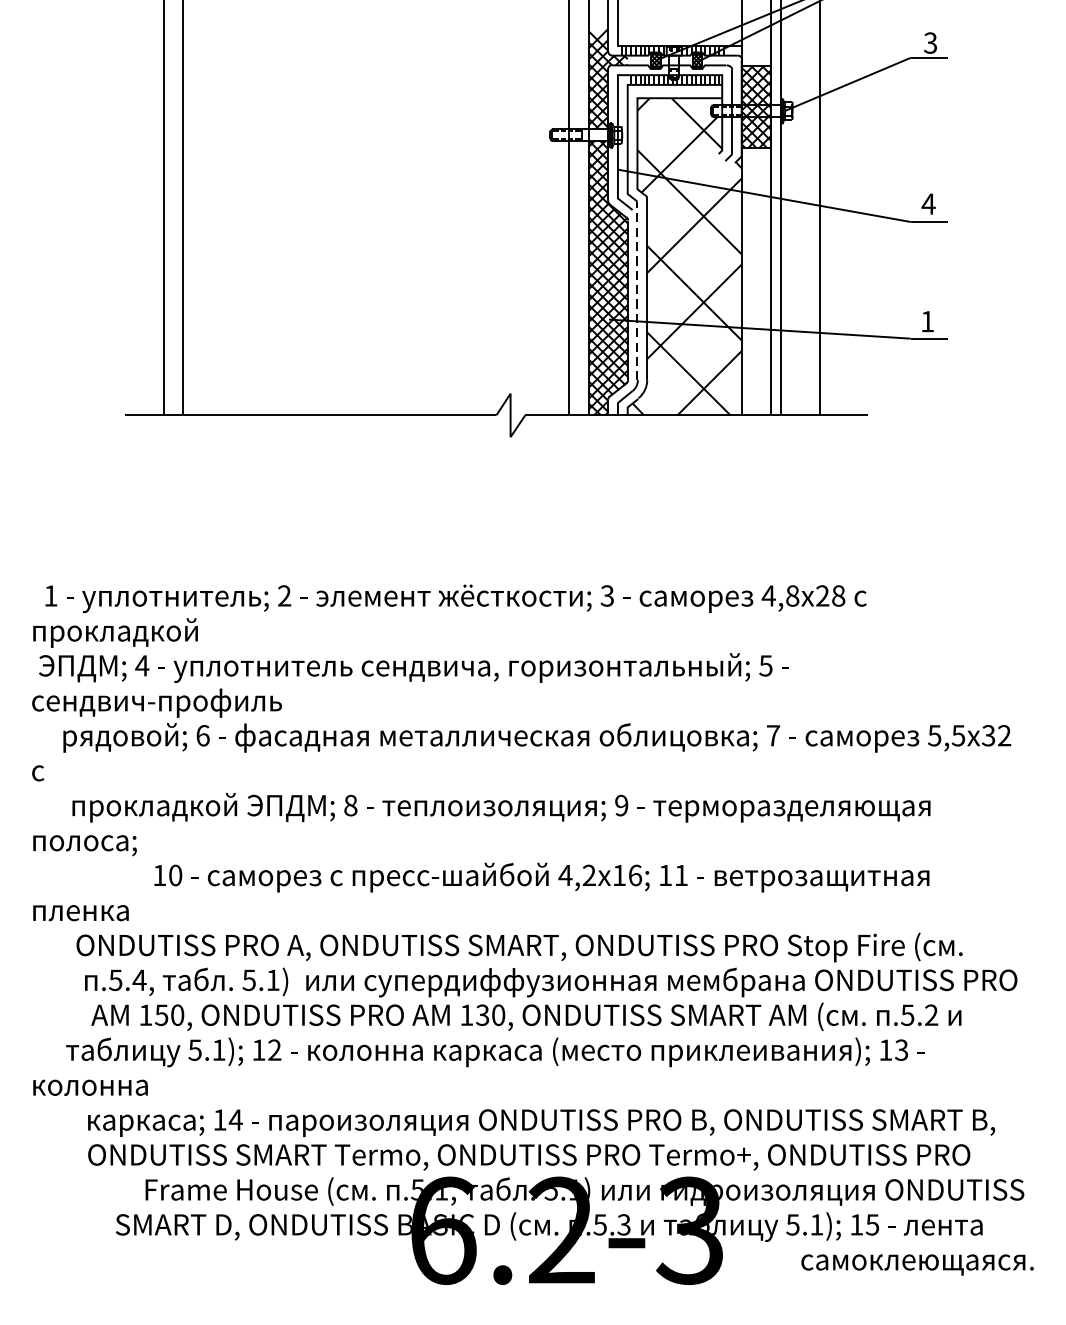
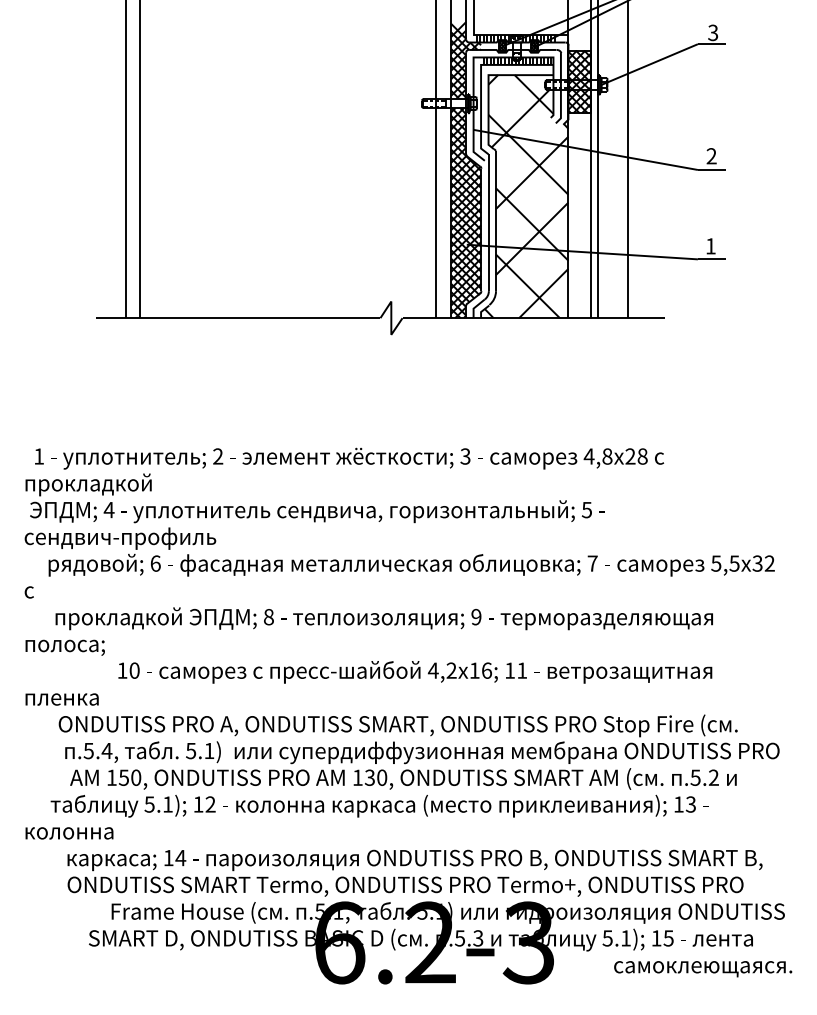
text: (928, 204) -> (711, 156), 4 -> 2
line: (637, 290) -> (488, 222), dashed -> solid

